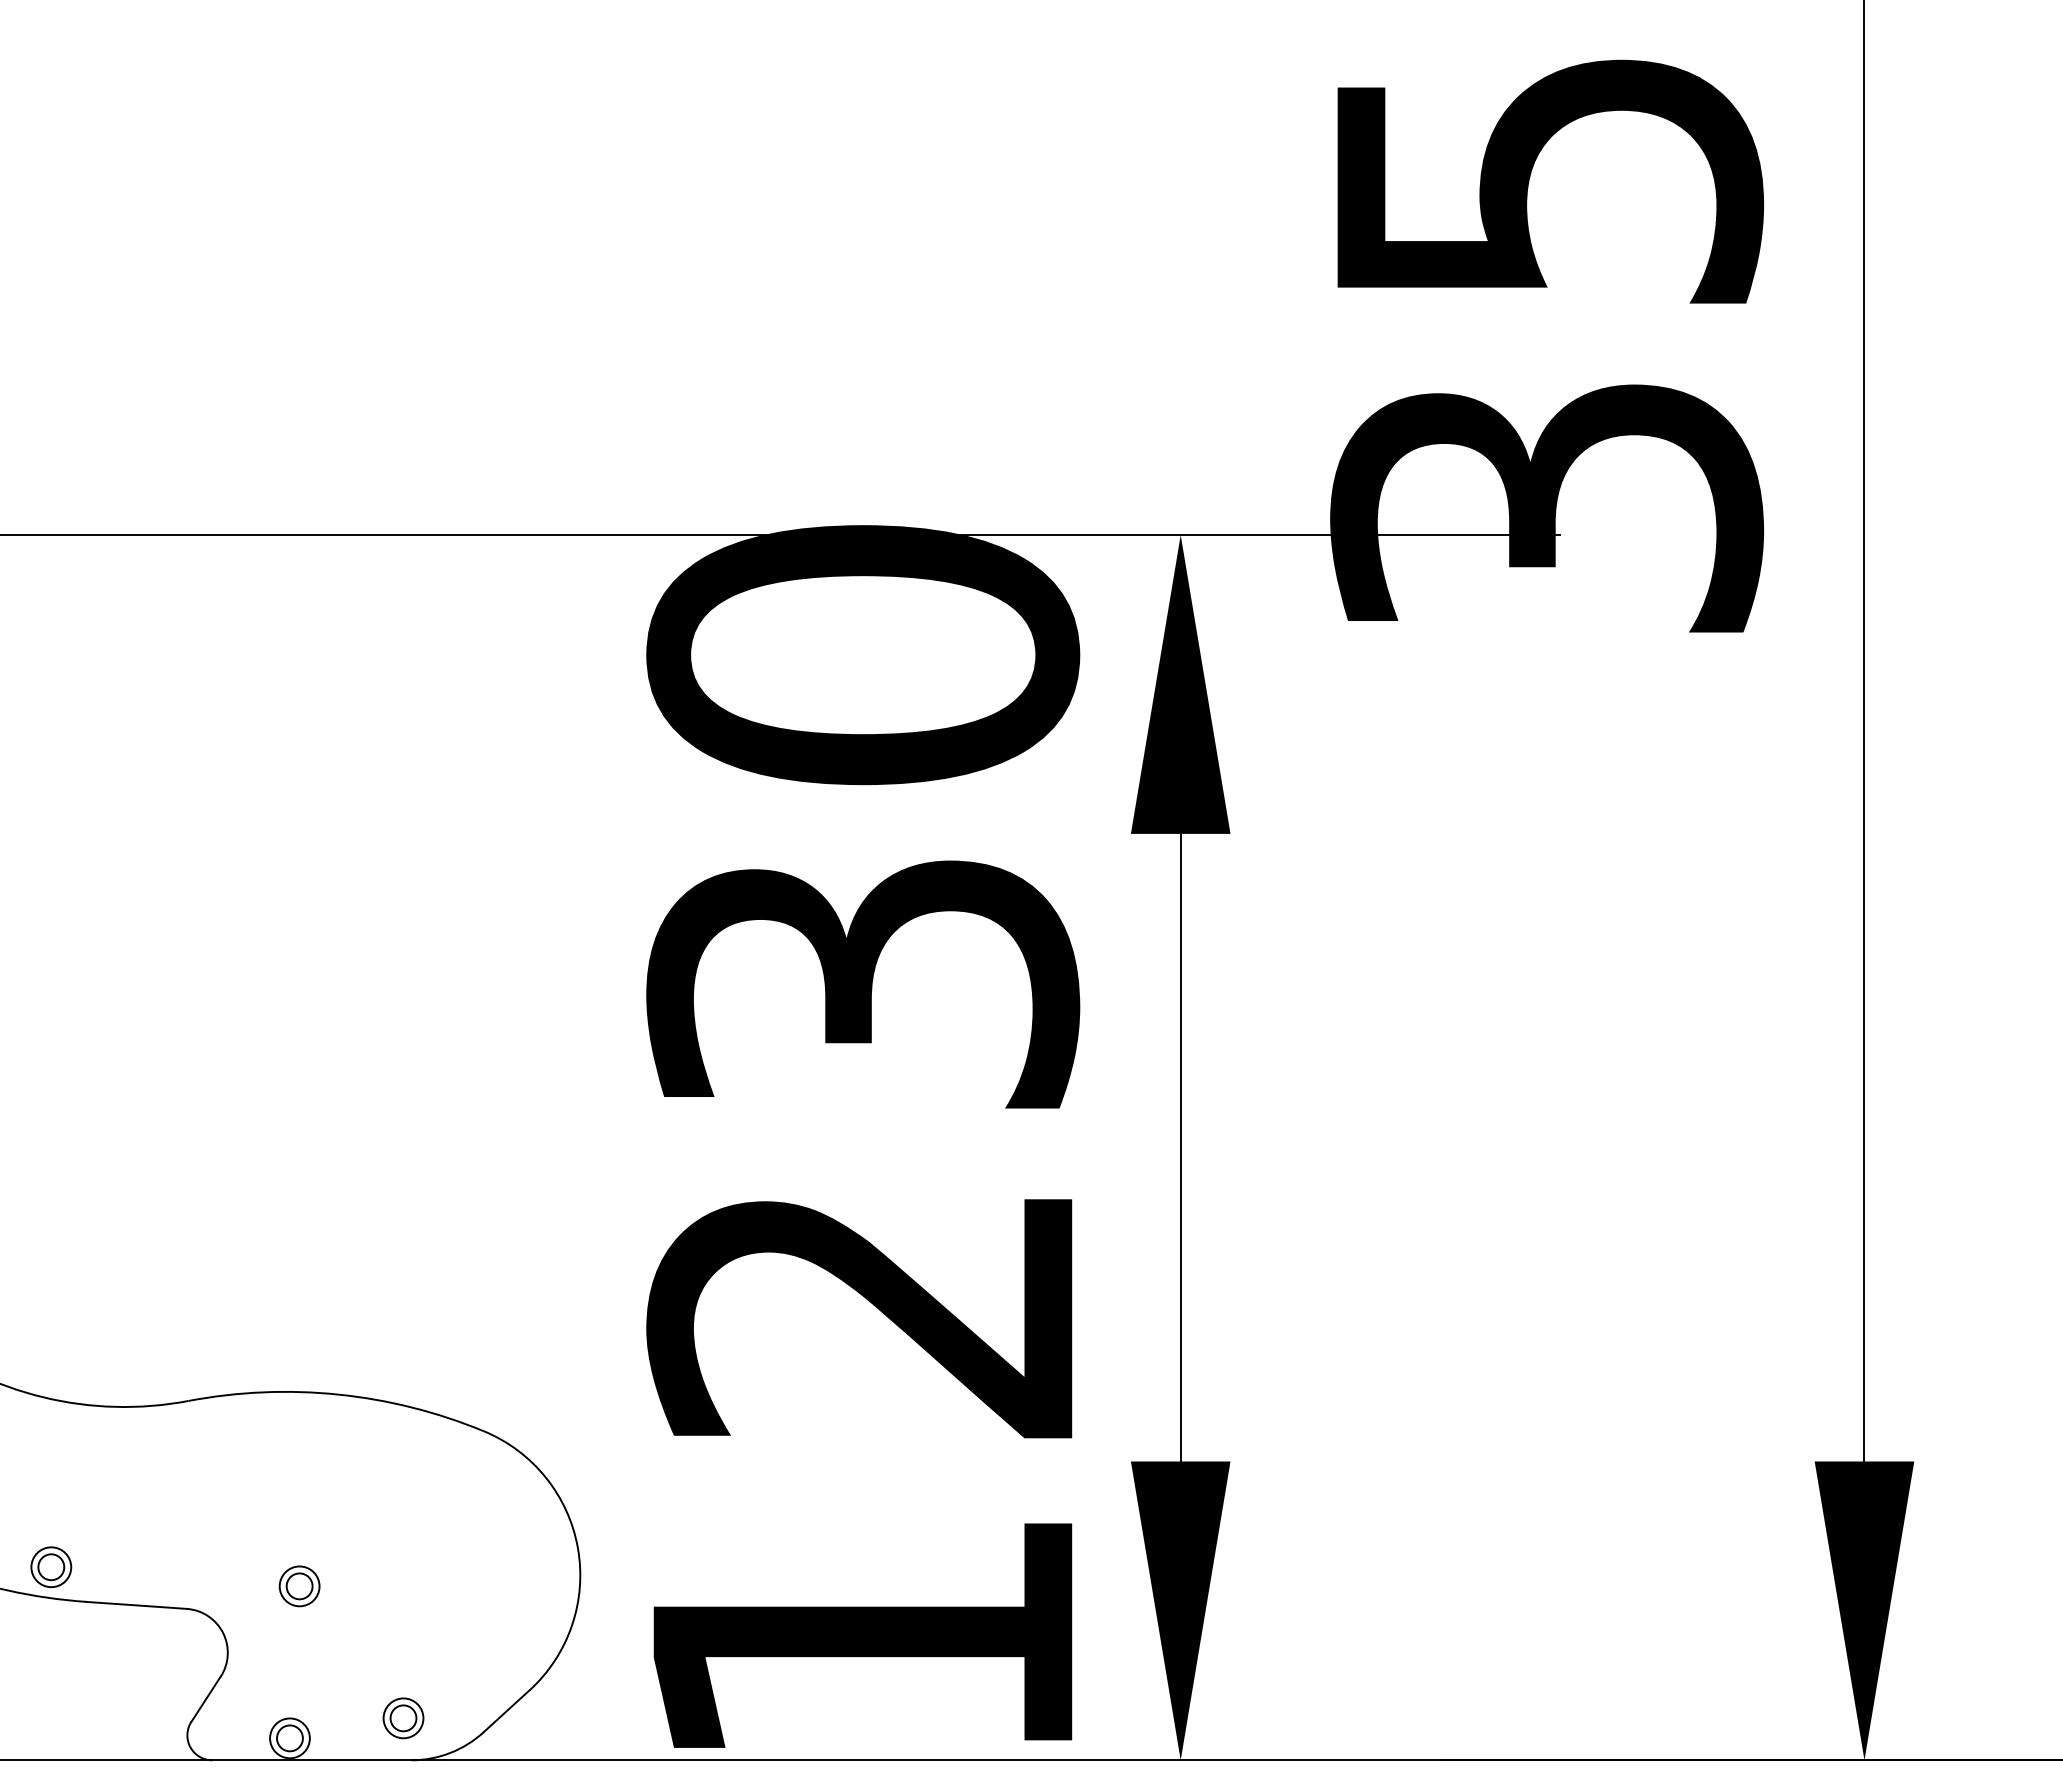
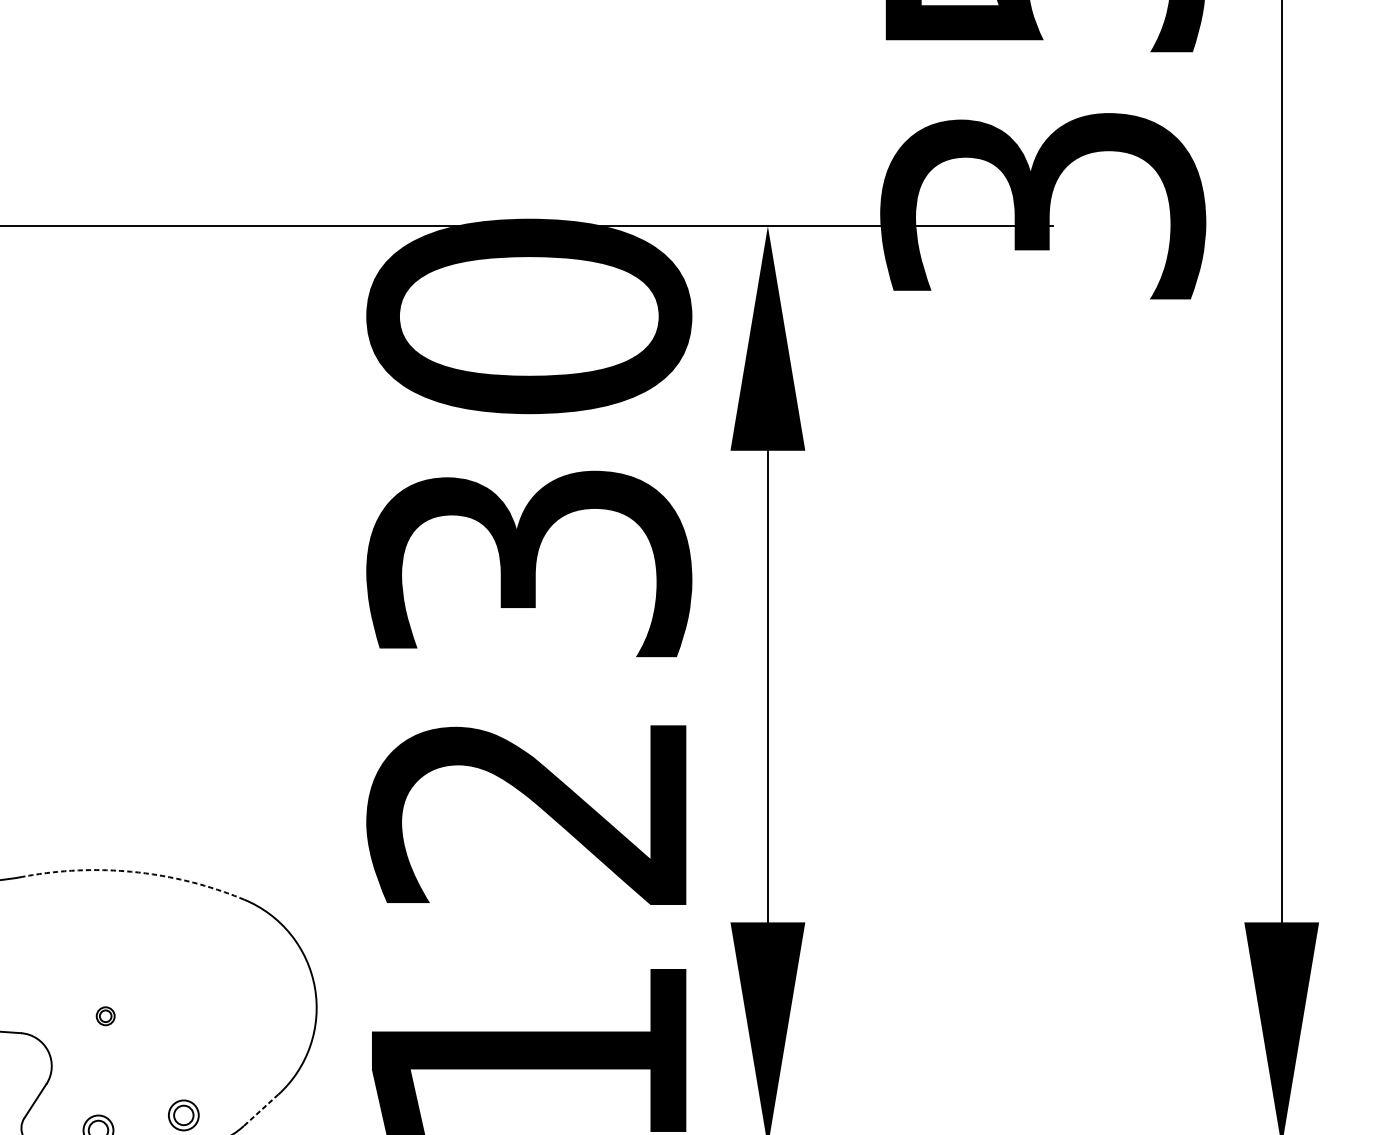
arc: (338, 1394) -> (134, 872), solid -> dashed
part: (299, 1586) -> (105, 1016), size x0.6
line: (506, 1711) -> (261, 1110), solid -> dashed

